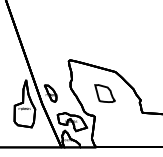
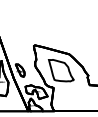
part: (104, 93) -> (60, 70), size x1.67

